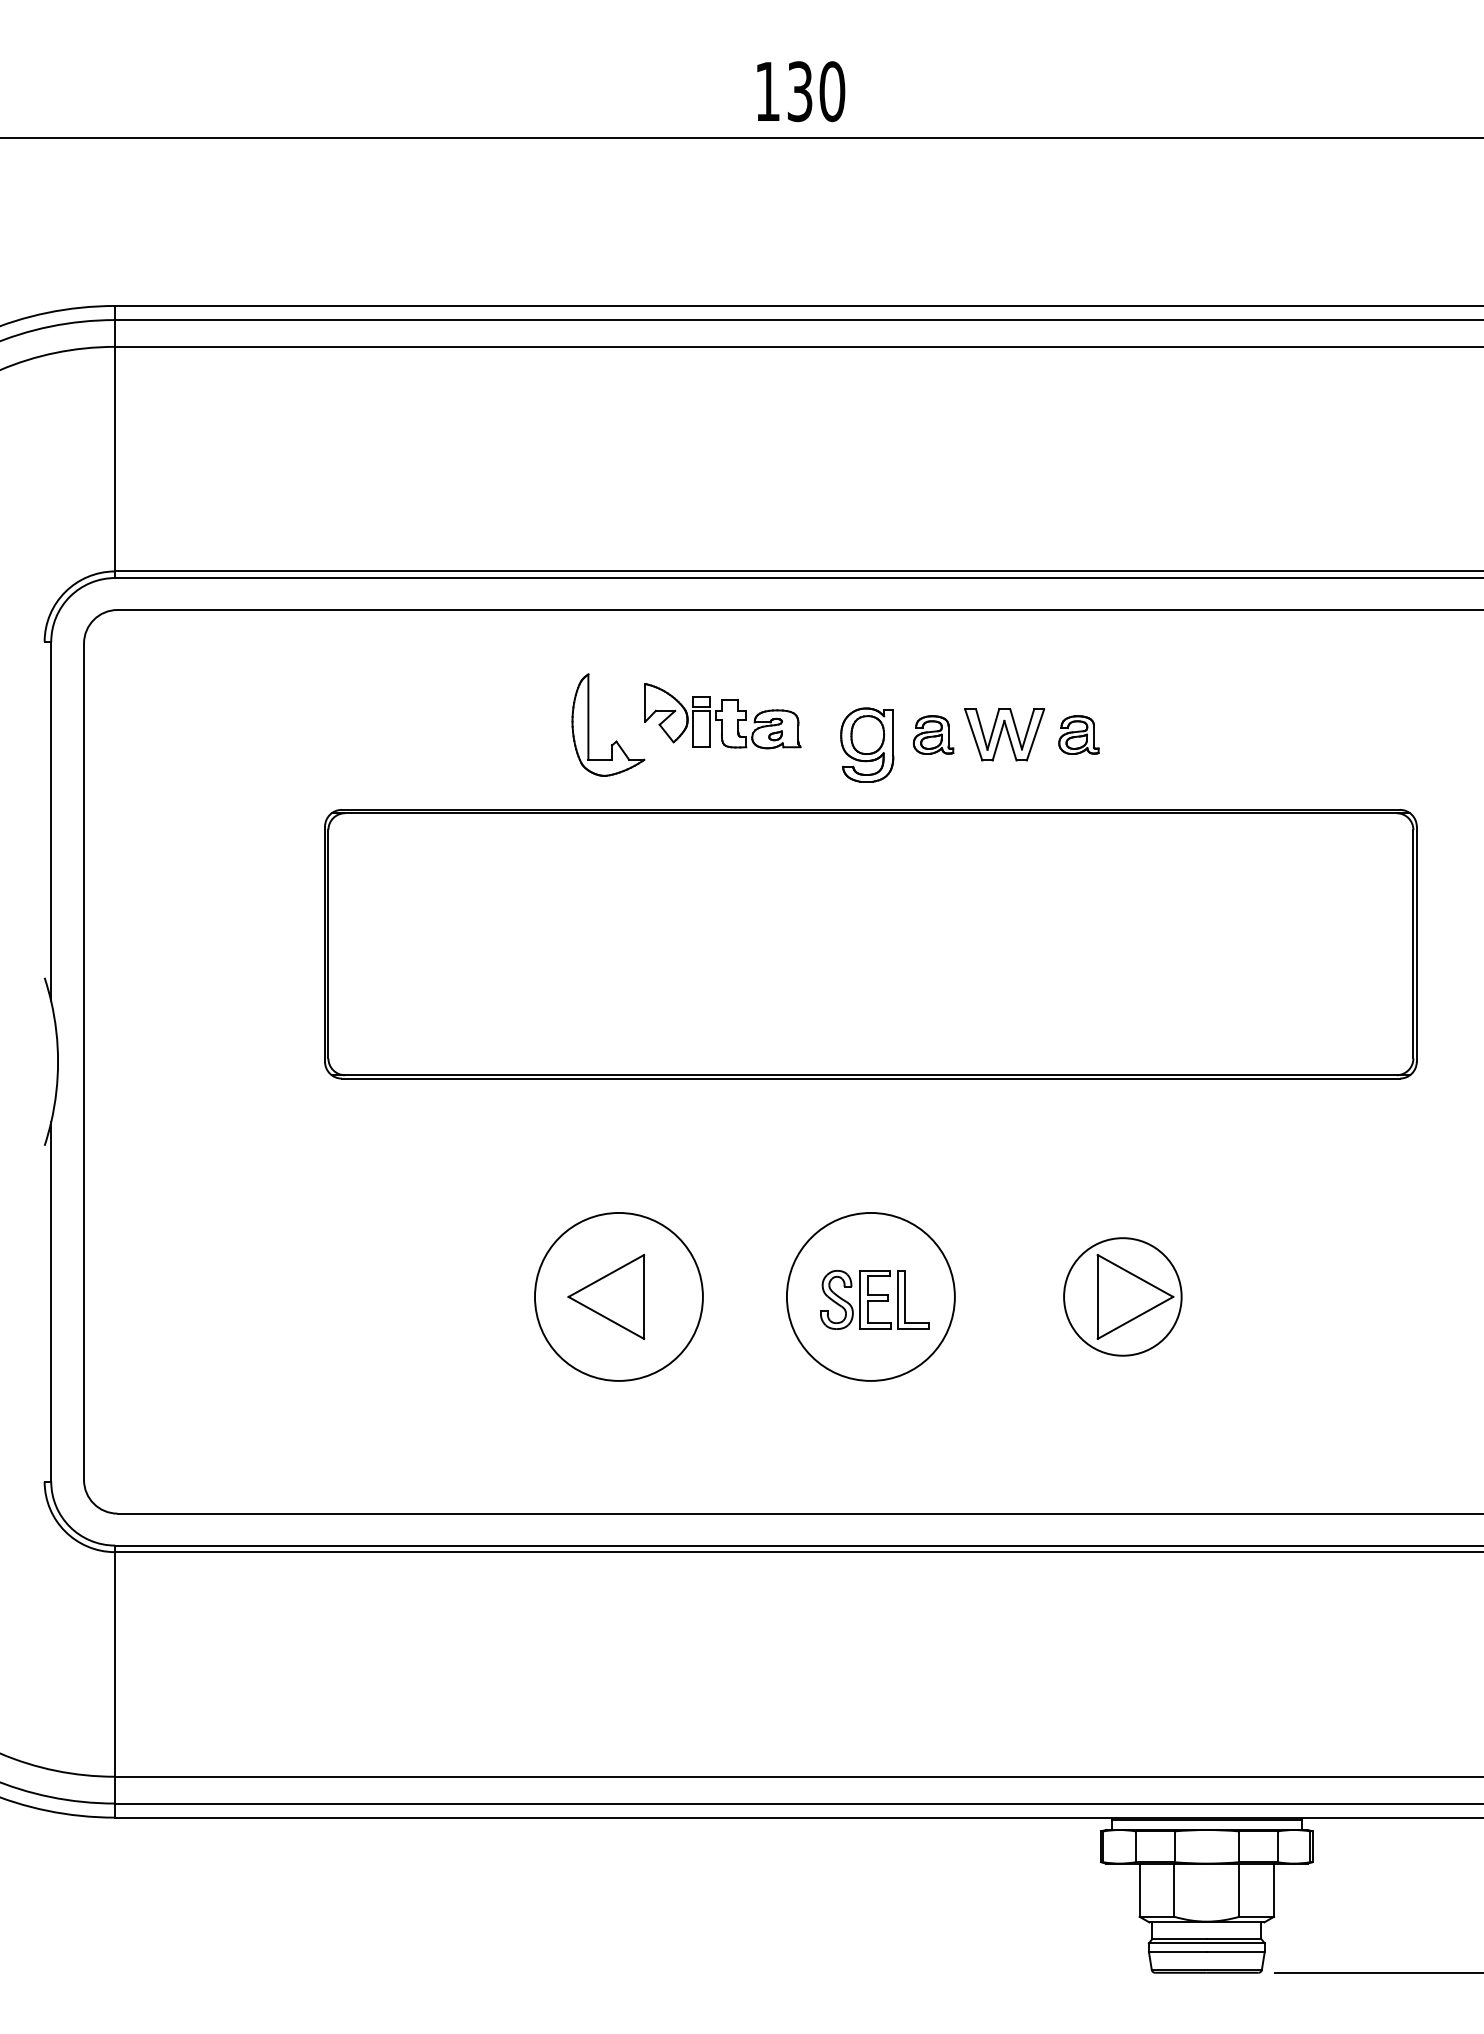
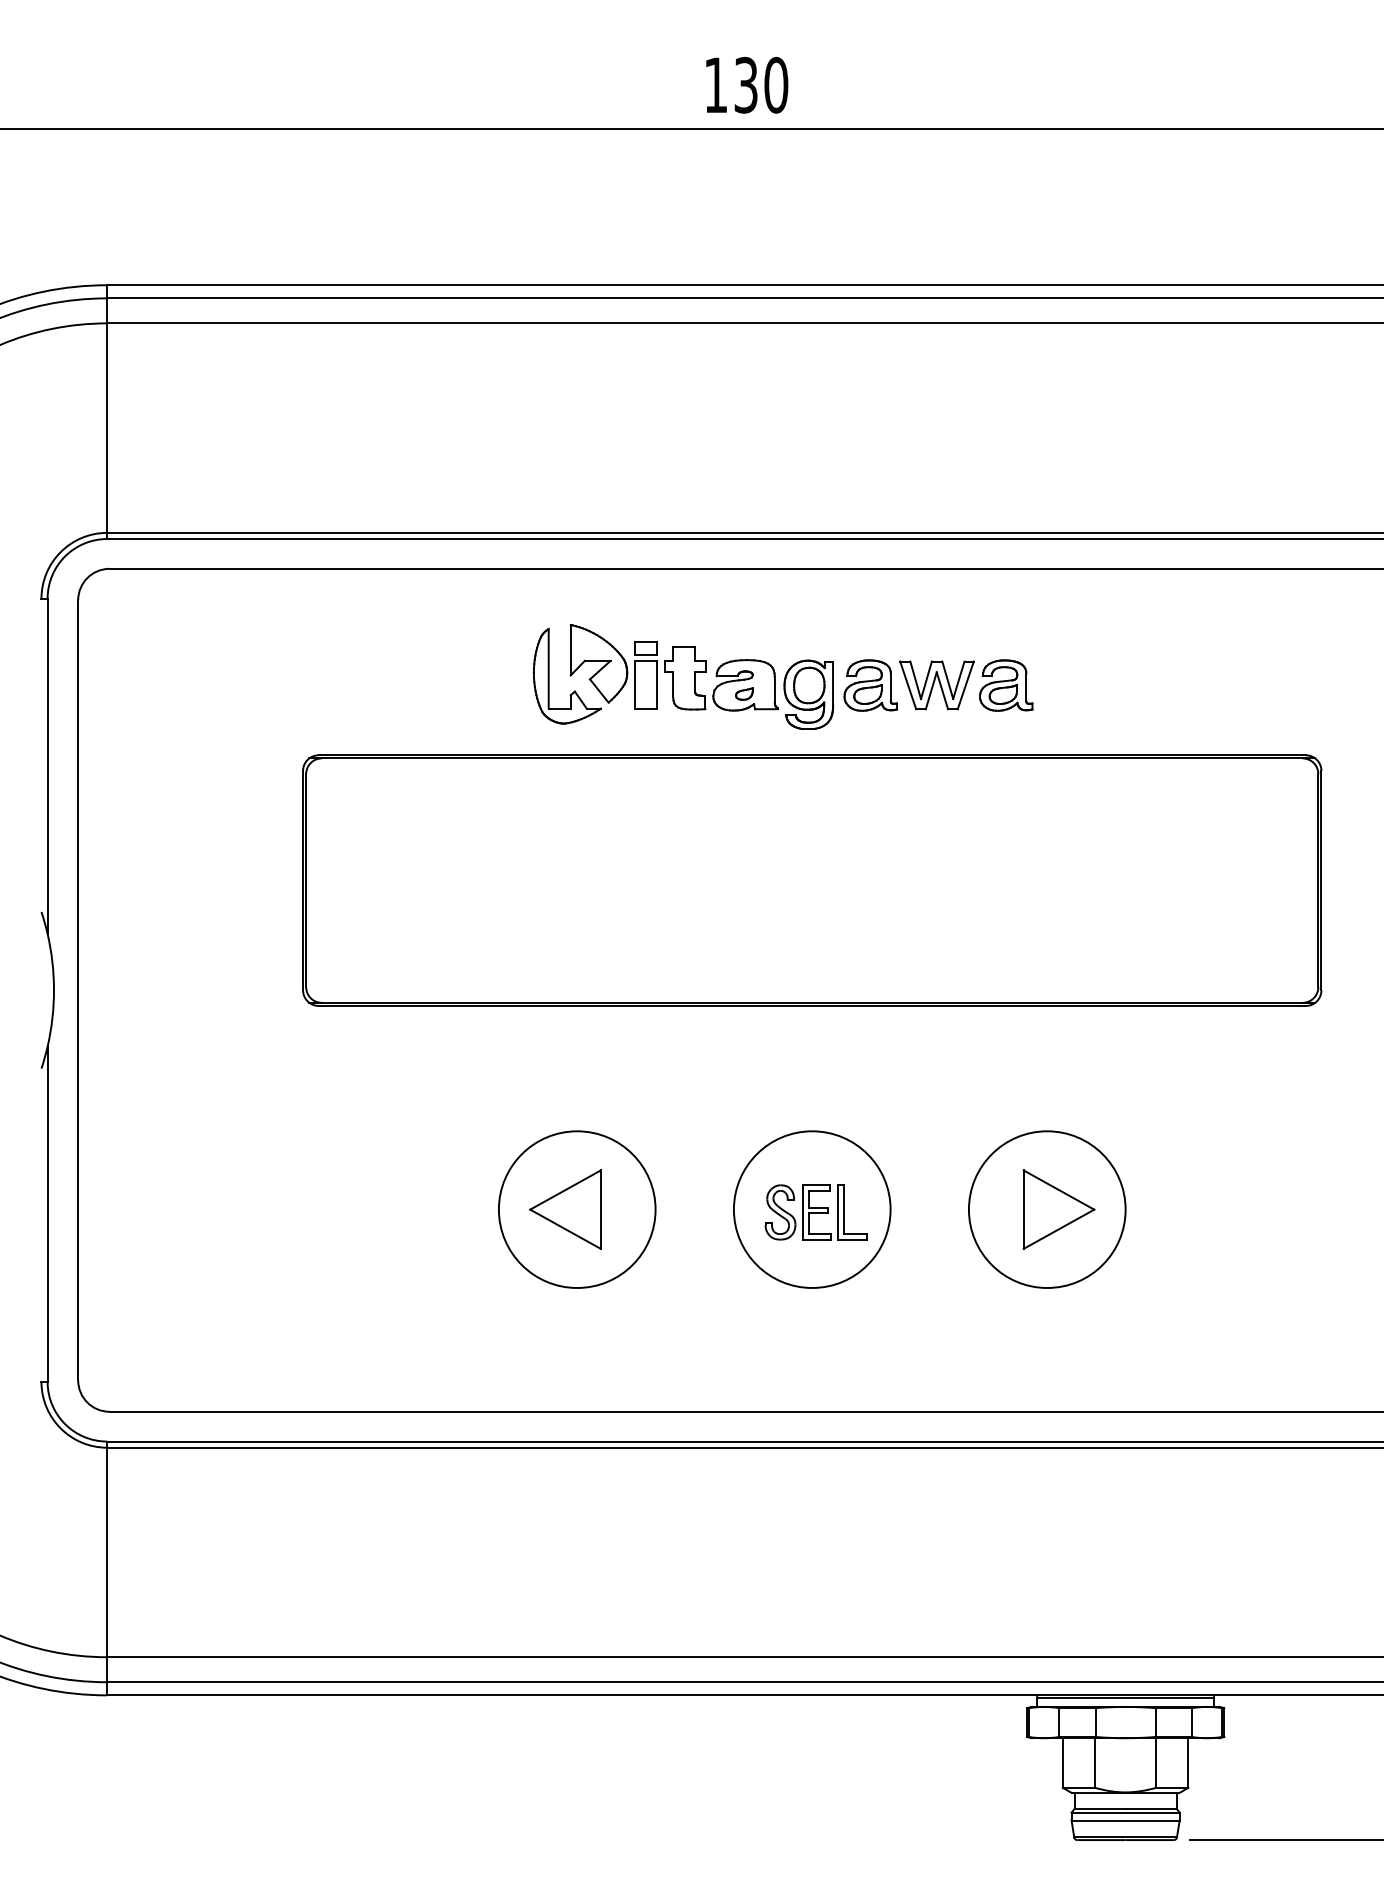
part: (722, 715) -> (673, 667), size x1.43
part: (933, 735) -> (870, 685), size x1.43
part: (1079, 735) -> (1006, 685), size x1.43
circle: (1122, 1296) -> (1046, 1209), size x1.43

